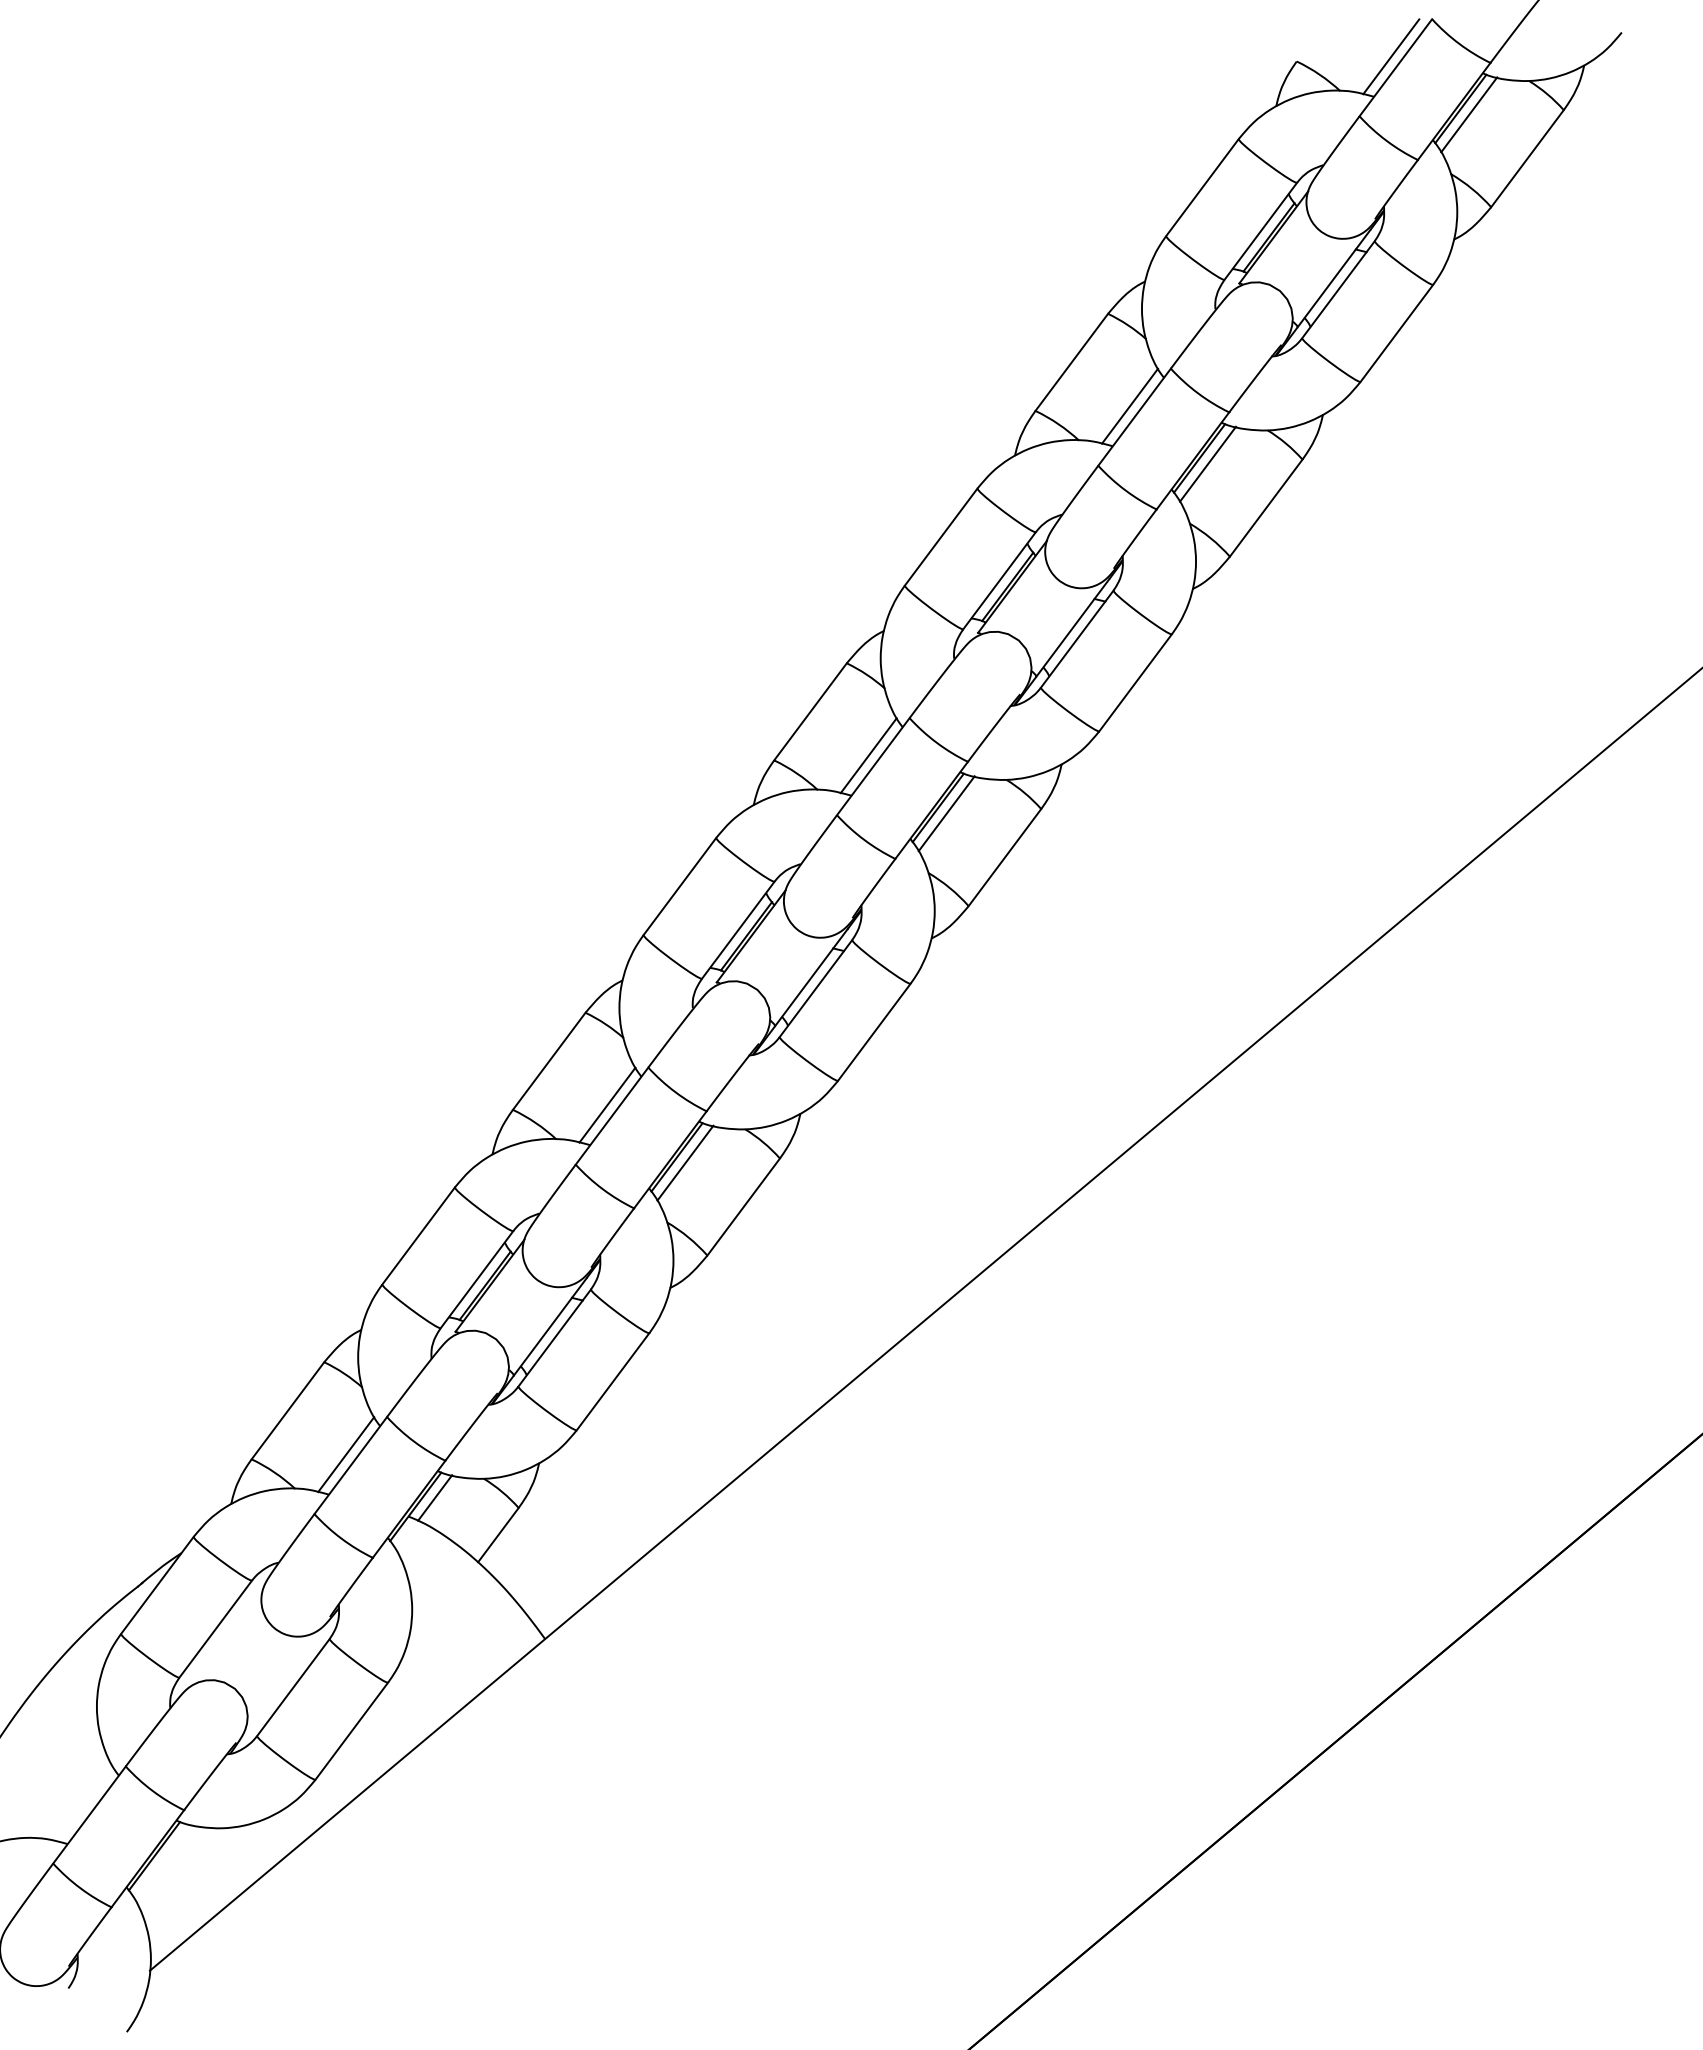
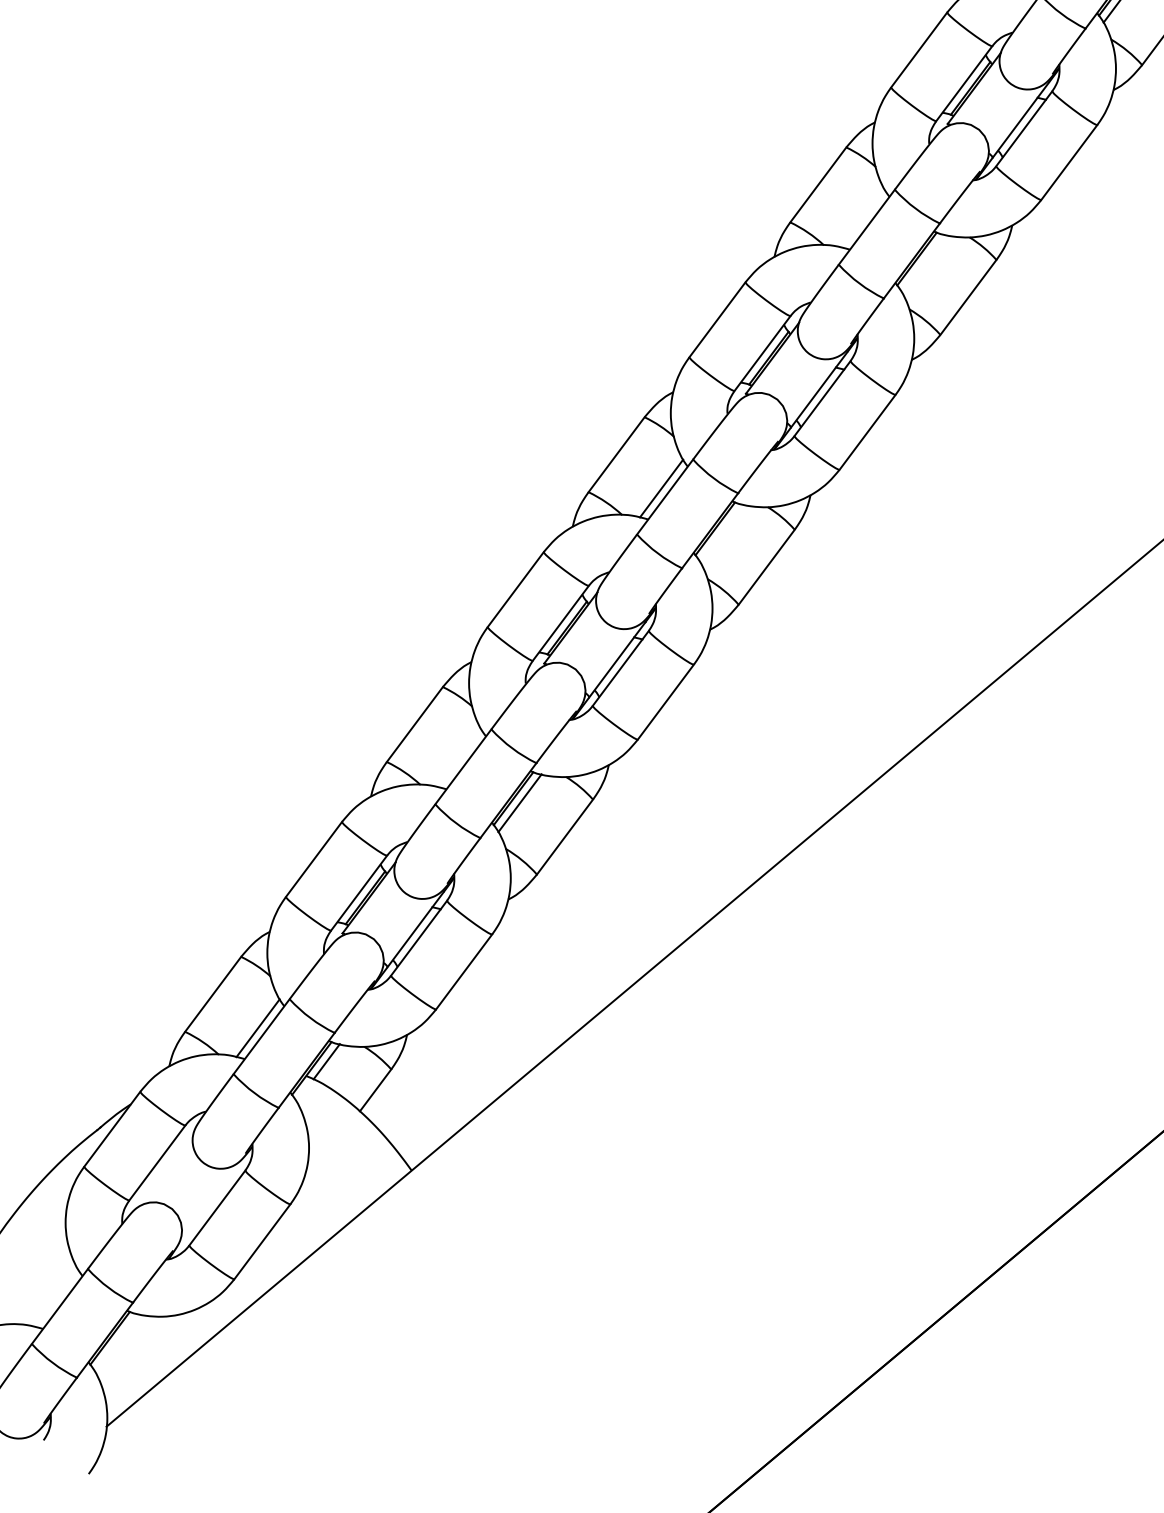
line: (1130, 405) -> (863, 218), removed
line: (1207, 463) -> (923, 262), removed
line: (946, 813) -> (721, 533), removed
line: (607, 1104) -> (459, 757), removed

